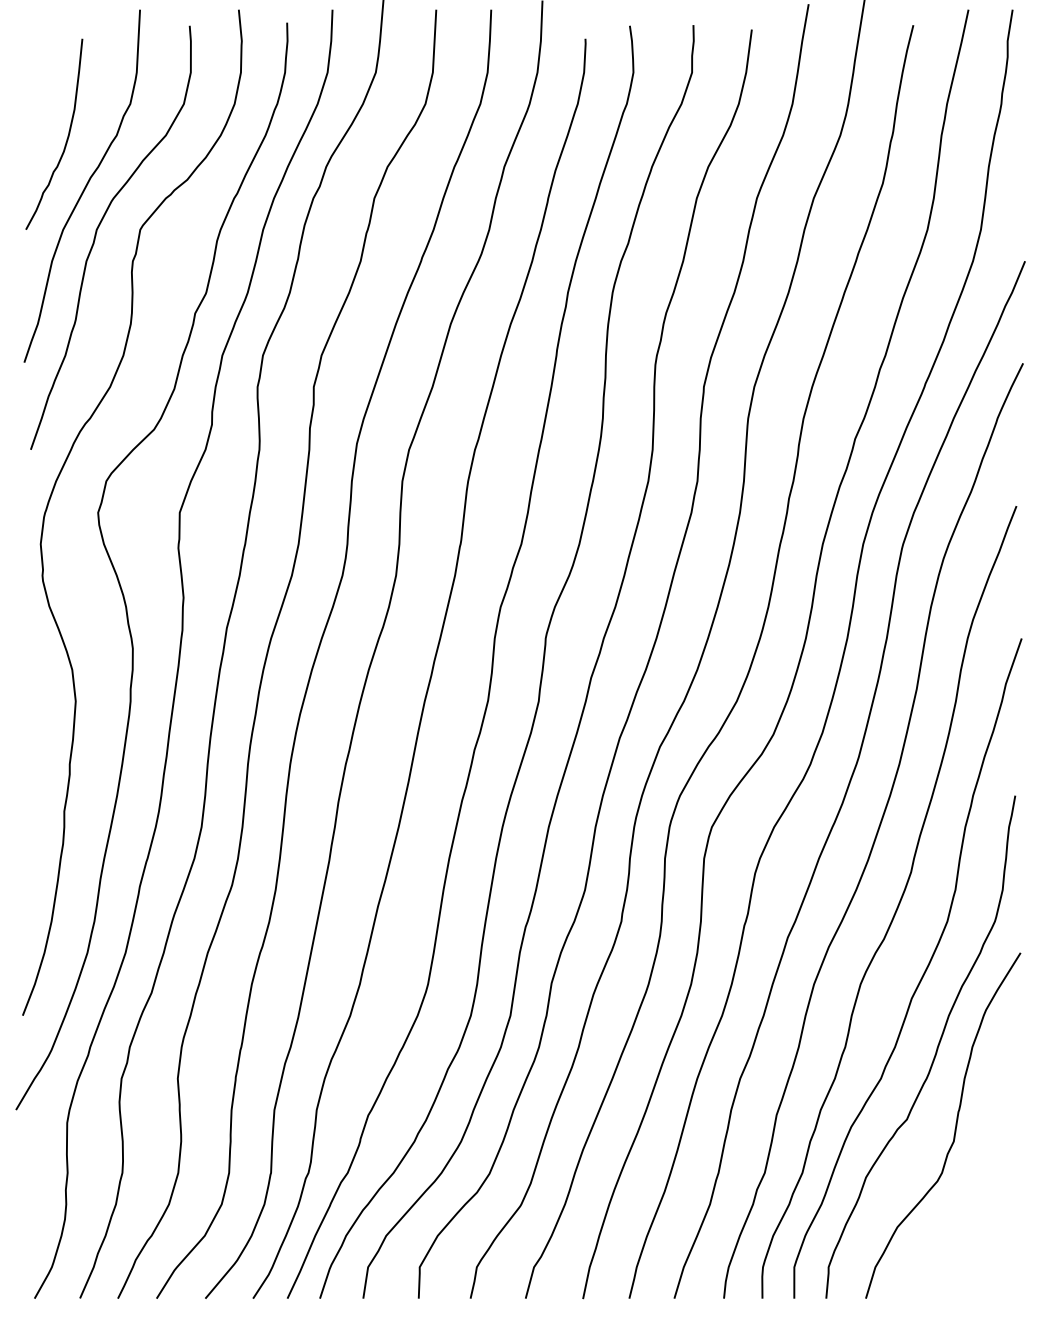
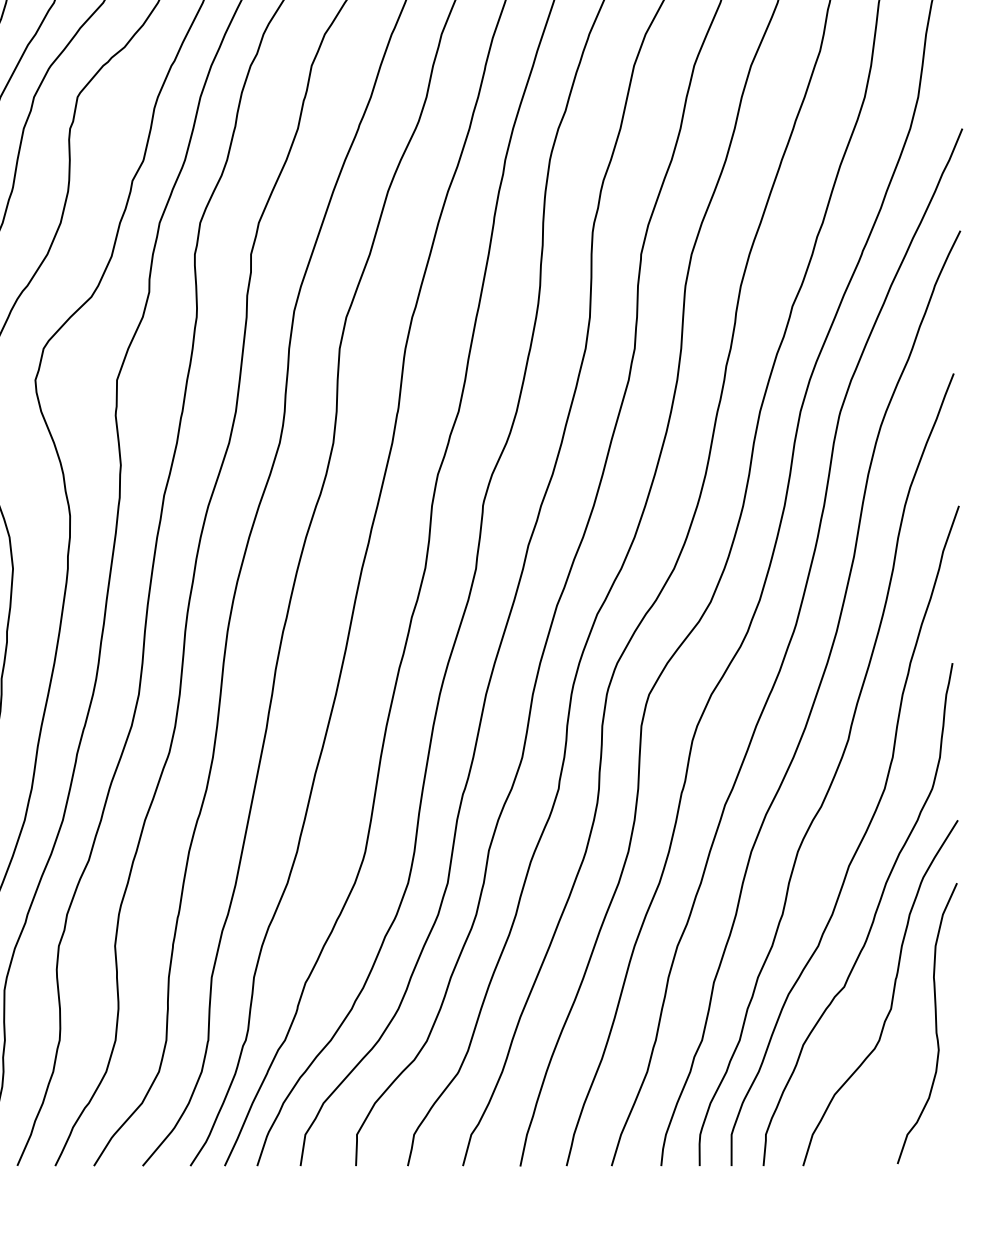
curve: (997, 1153) -> (934, 1020), added

